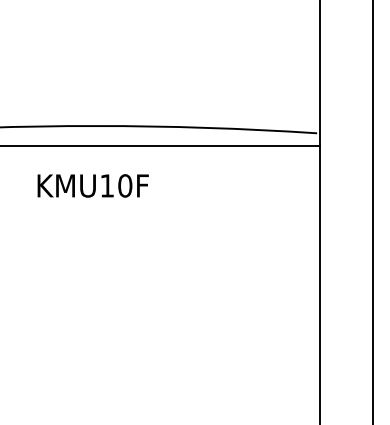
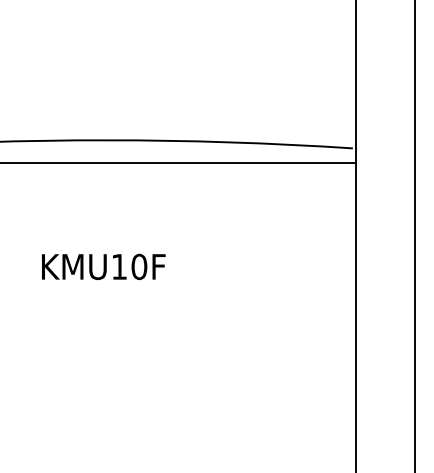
text: (92, 185) -> (103, 266), moved

